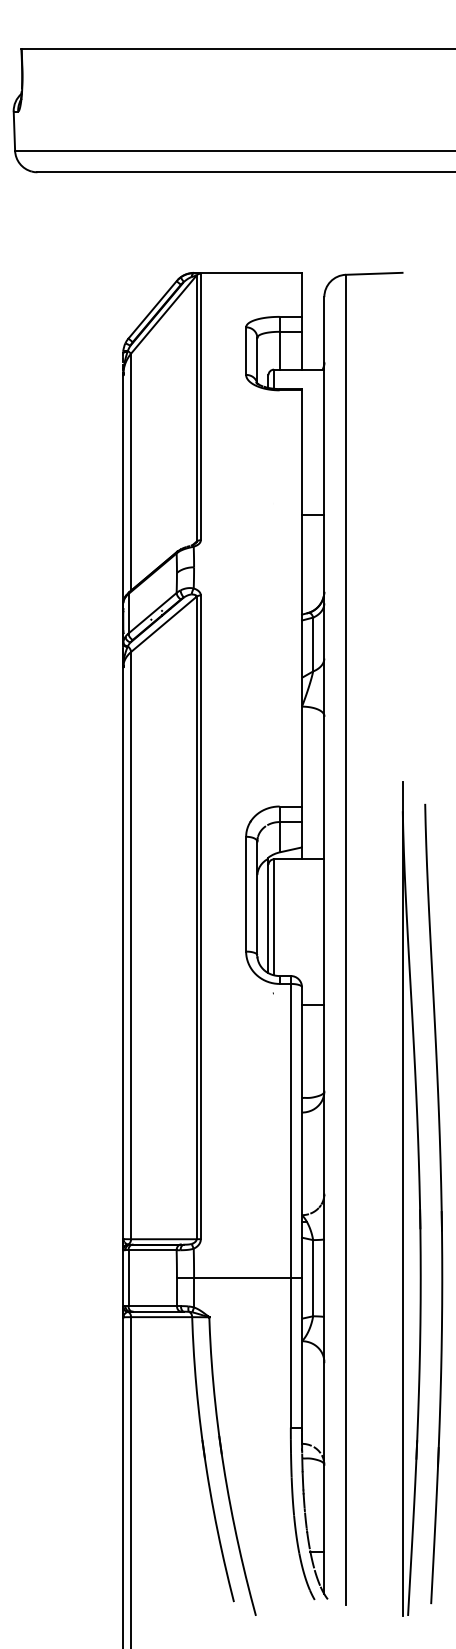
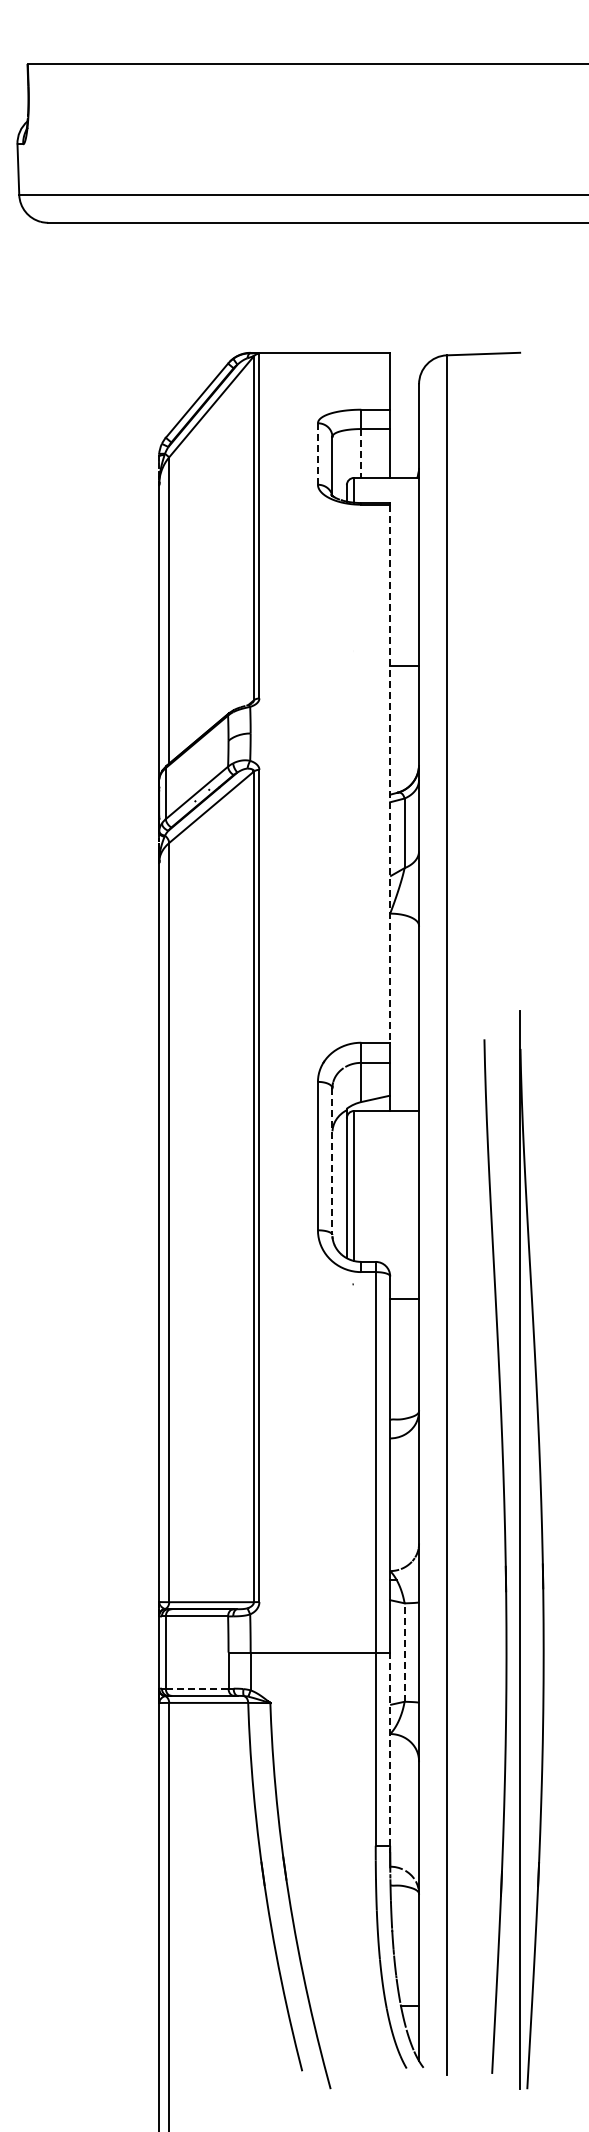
line: (279, 350) -> (361, 453), solid -> dashed
line: (245, 351) -> (317, 454), solid -> dashed
line: (302, 599) -> (390, 774), solid -> dashed
line: (257, 899) -> (332, 1162), solid -> dashed
part: (440, 1203) -> (504, 1556), moved
line: (313, 1278) -> (404, 1652), solid -> dashed
line: (152, 1306) -> (197, 1688), solid -> dashed
line: (302, 1353) -> (390, 1749), solid -> dashed

